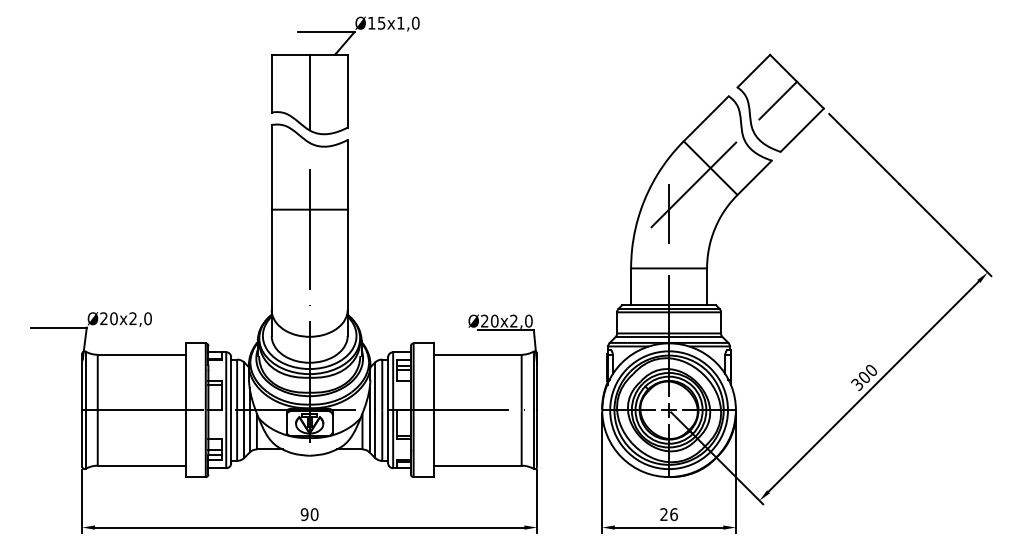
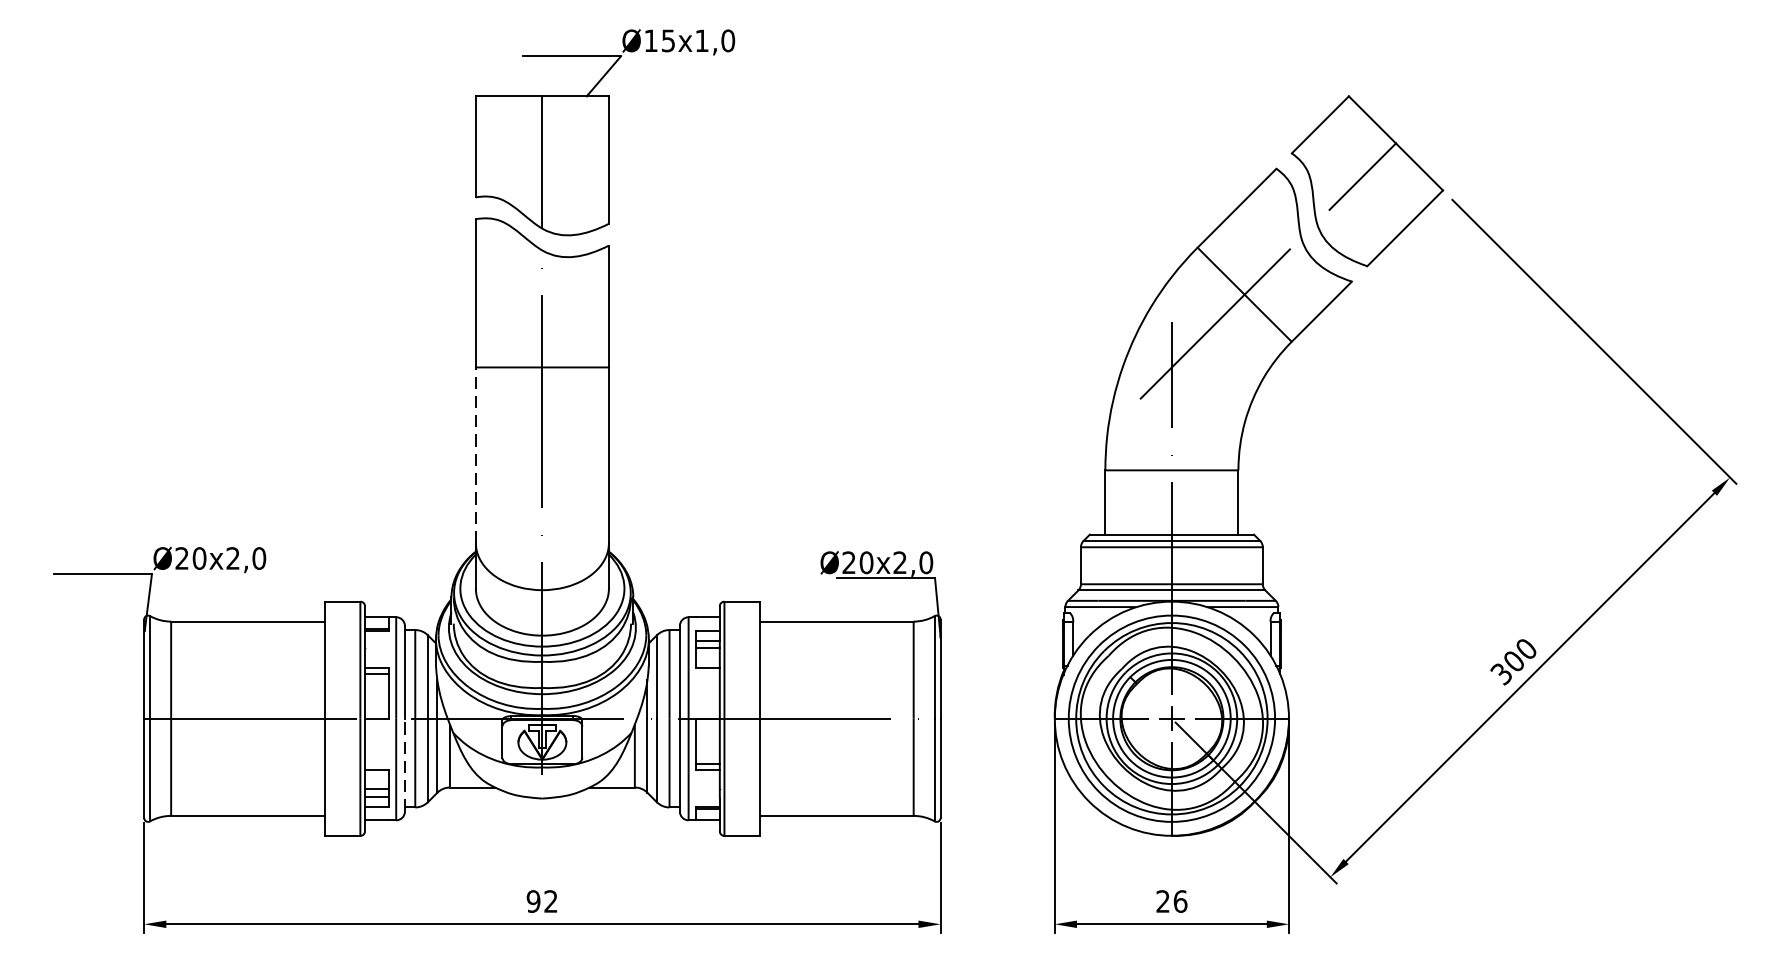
line: (271, 259) -> (475, 454), solid -> dashed
line: (231, 436) -> (405, 764), solid -> dashed
text: (314, 514) -> (550, 901), 90 -> 92

